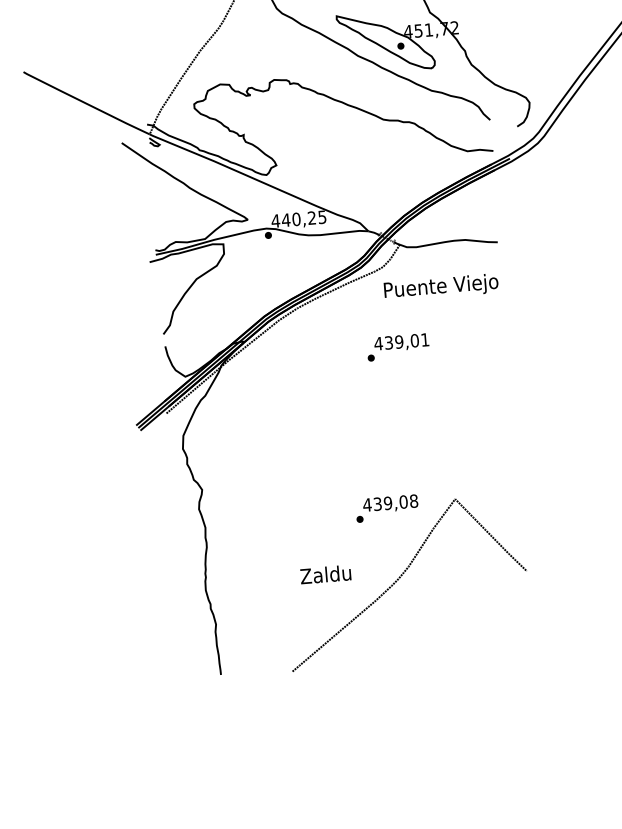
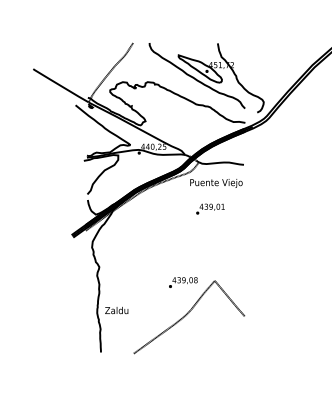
text: (398, 345) -> (210, 208), moved
text: (325, 574) -> (116, 310), moved

